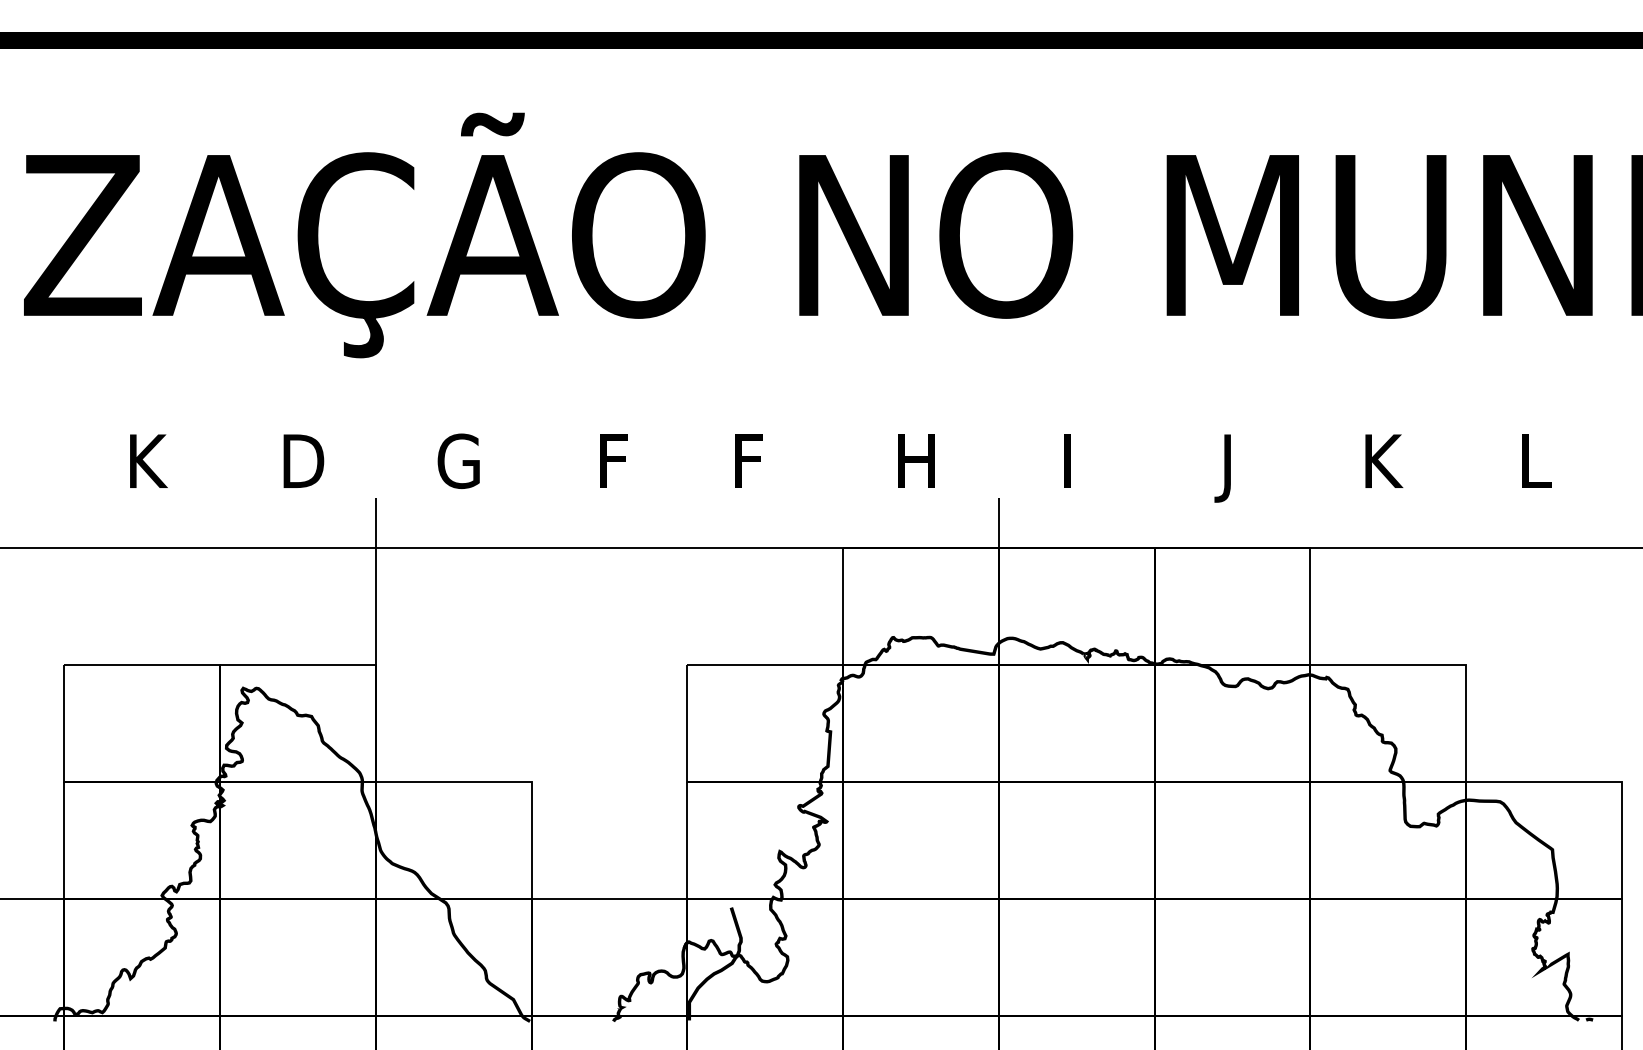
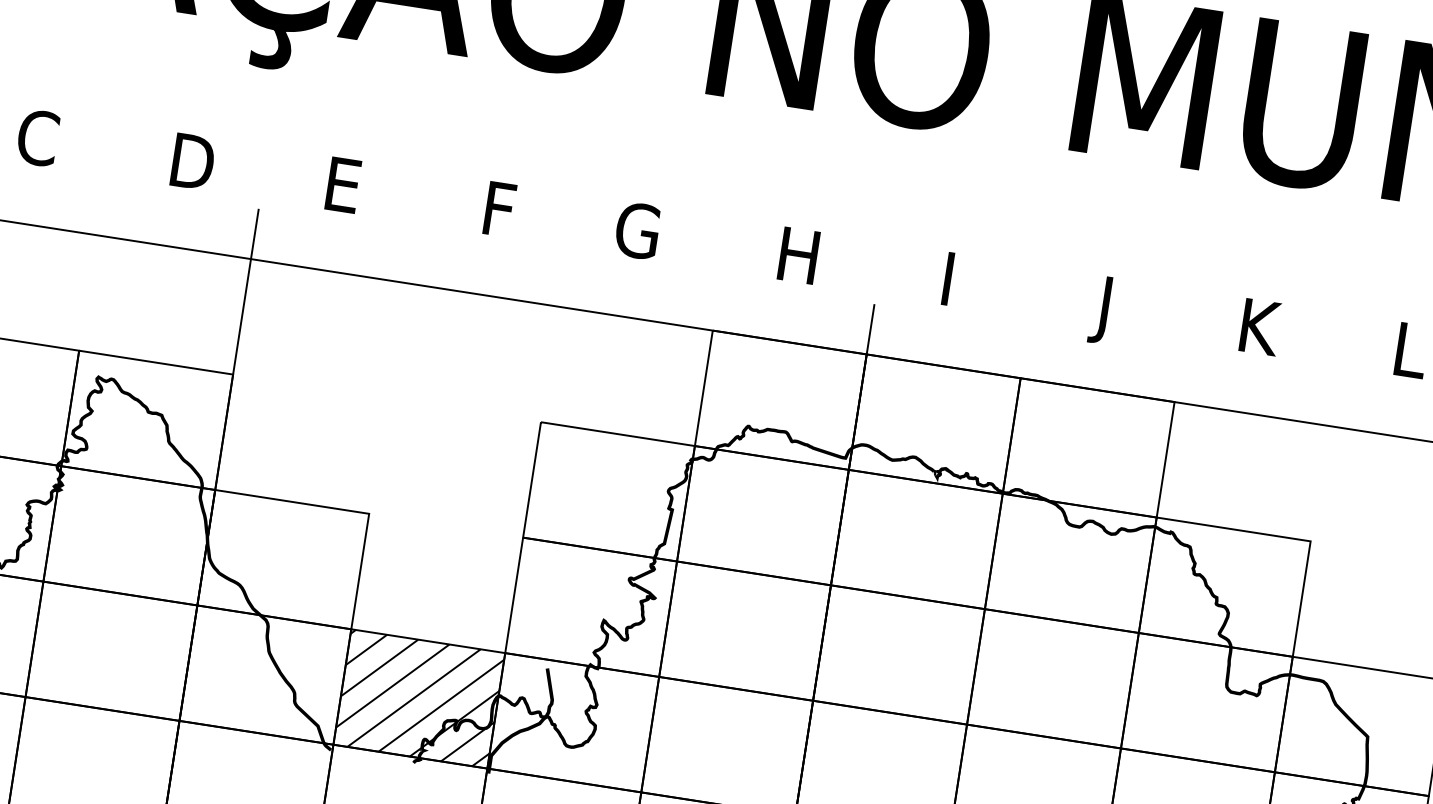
text: (147, 461) -> (38, 138), K -> C
text: (458, 461) -> (345, 185), G -> E
text: (753, 461) -> (637, 230), F -> G
hatch: (609, 956) -> (419, 698), added

